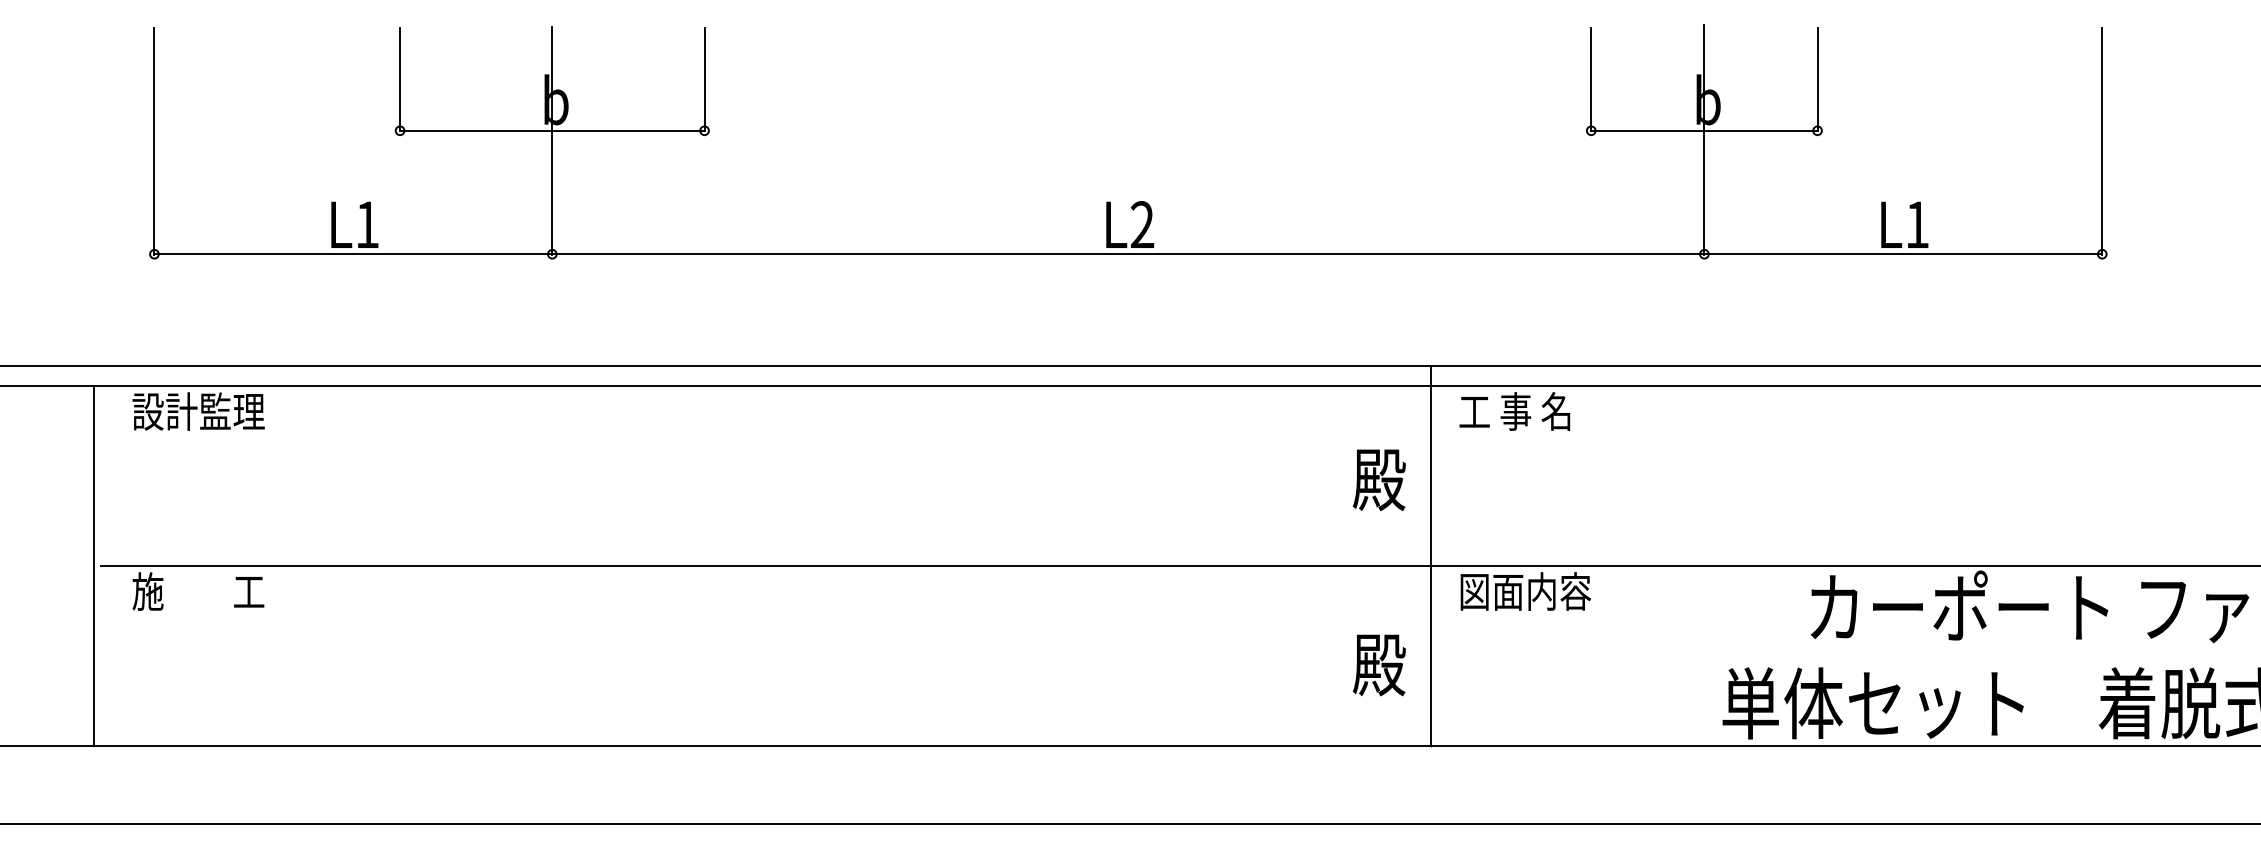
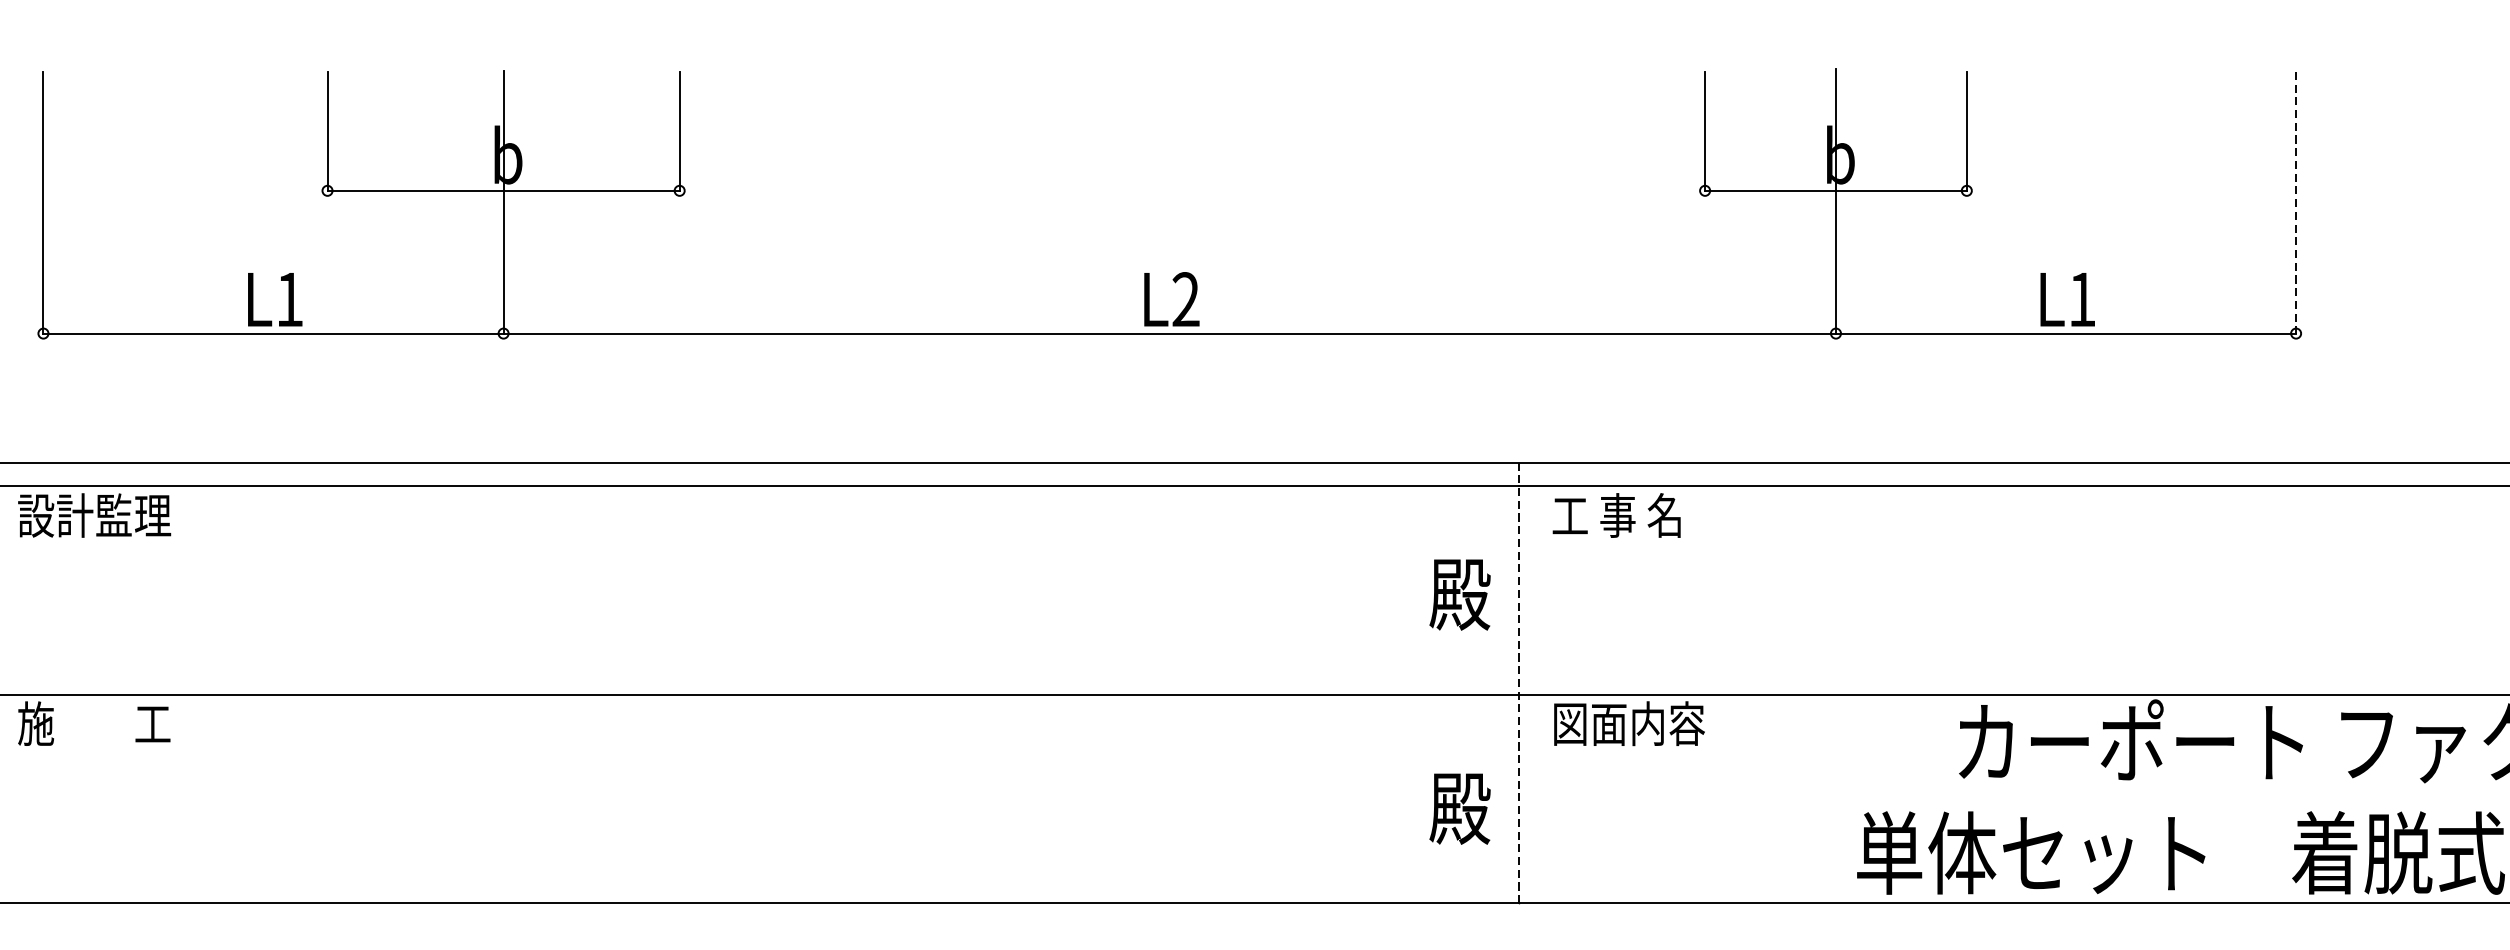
line: (2102, 141) -> (2296, 203), solid -> dashed
line: (1430, 556) -> (1519, 683), solid -> dashed

